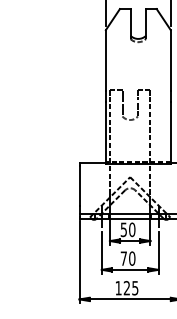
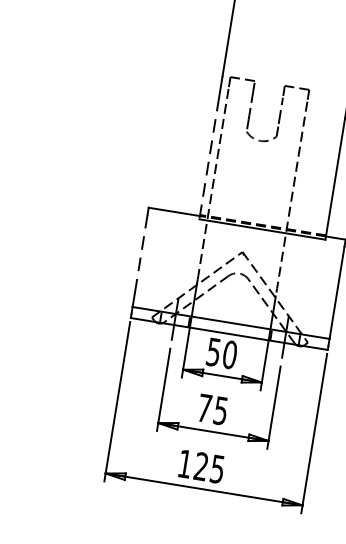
line: (105, 133) -> (208, 159), solid -> dashed
line: (79, 186) -> (141, 254), solid -> dashed
text: (132, 258) -> (221, 410), 70 -> 75

